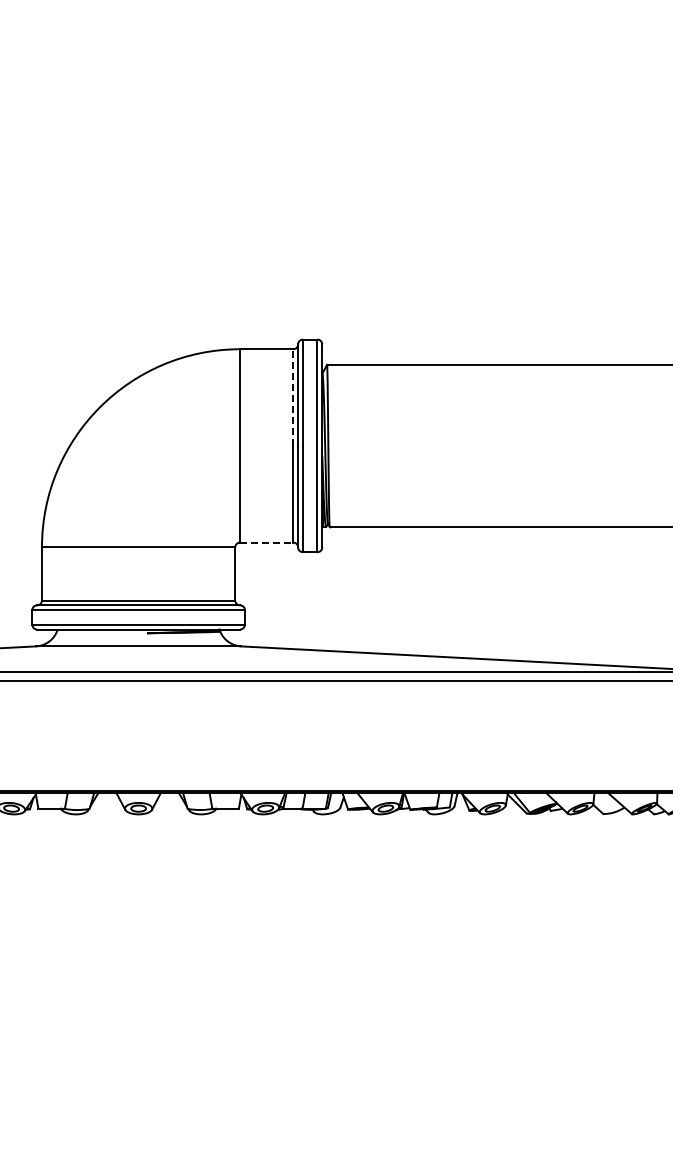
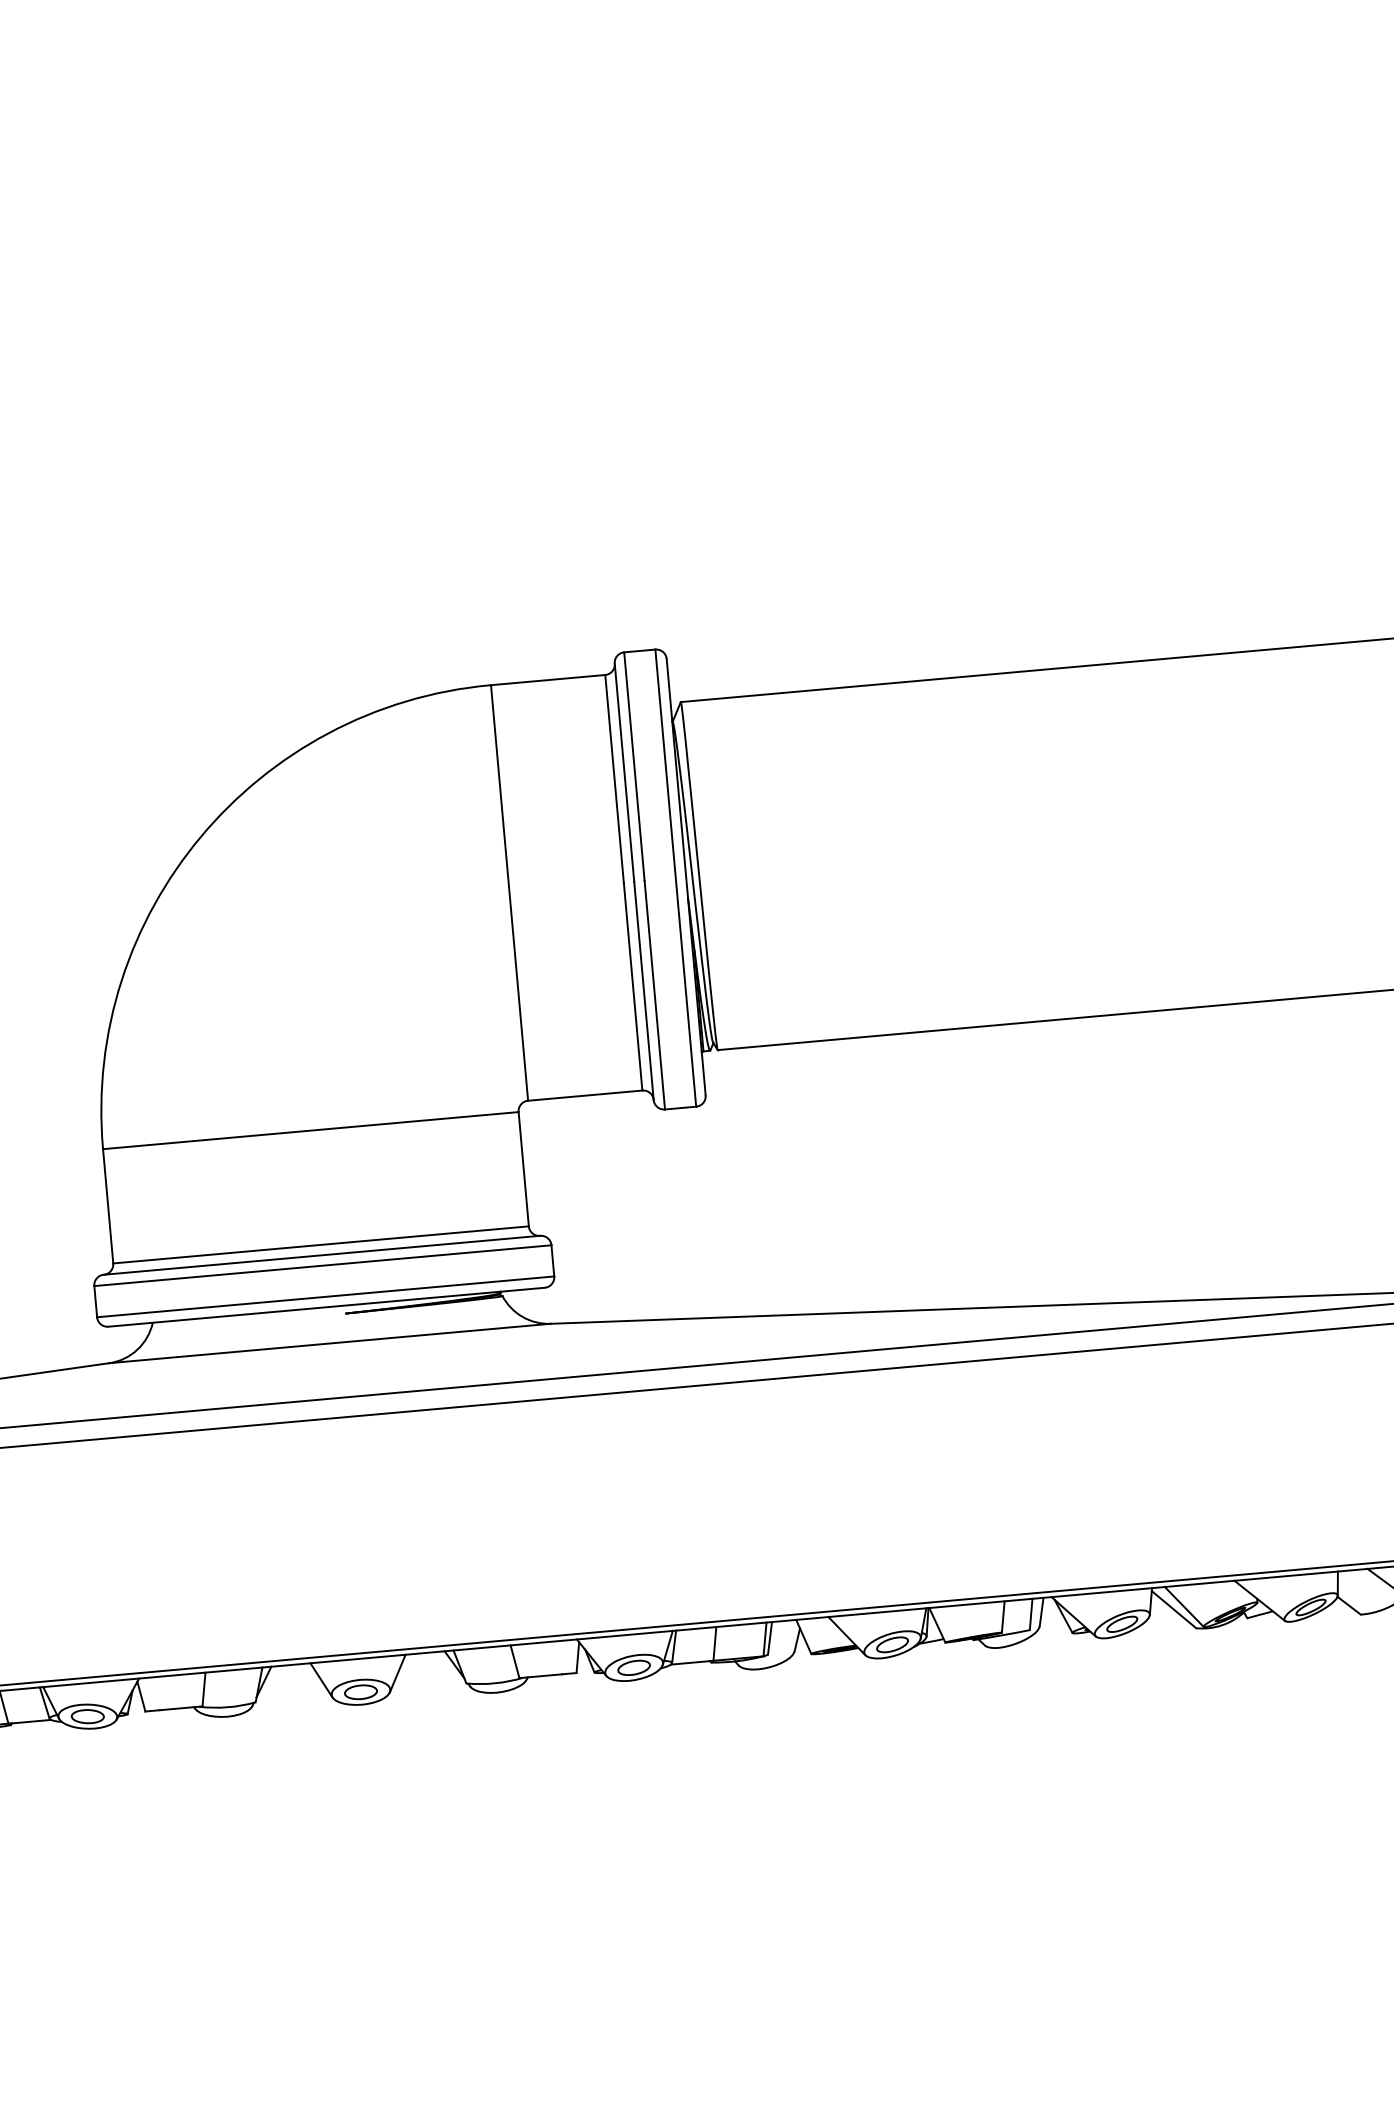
line: (293, 397) -> (615, 778), dashed -> solid
line: (266, 542) -> (584, 1095), dashed -> solid

